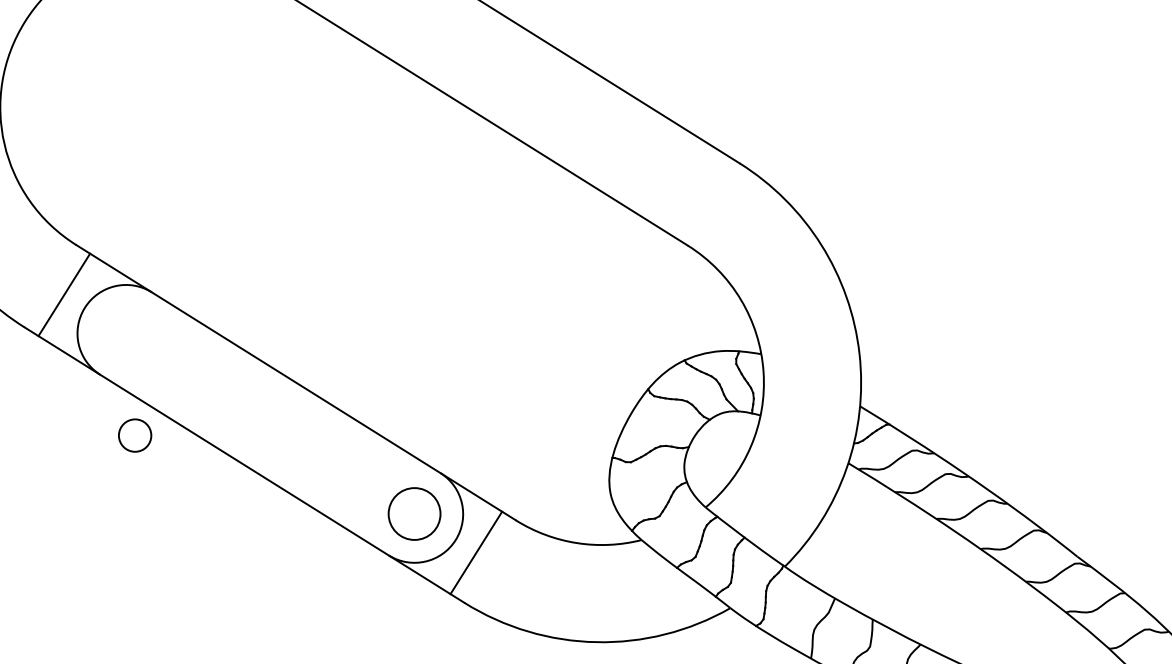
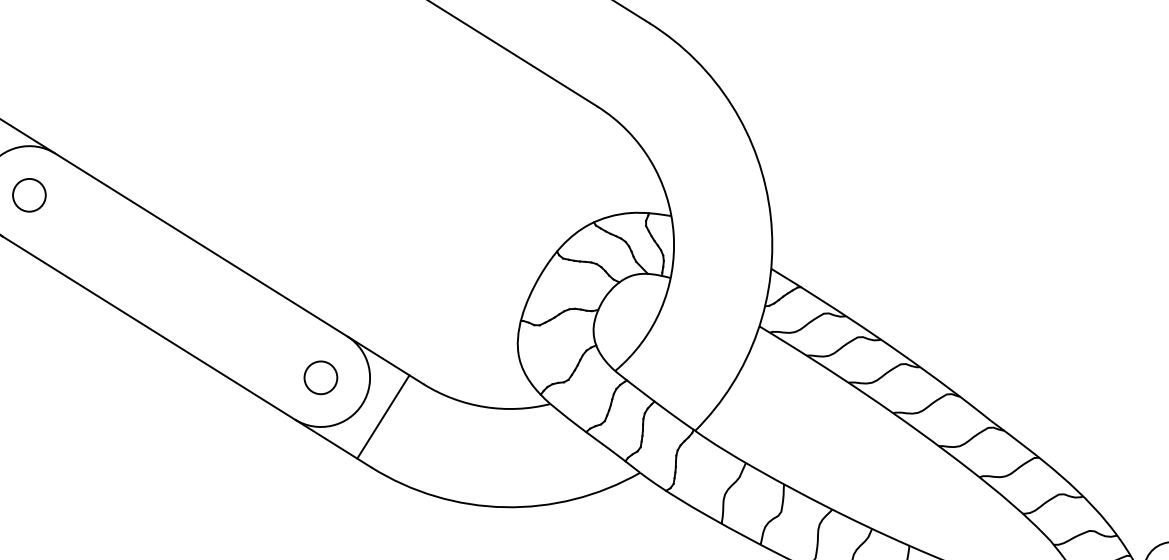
circle: (135, 435) -> (29, 195), moved
circle: (414, 514) -> (320, 378), size x0.62

